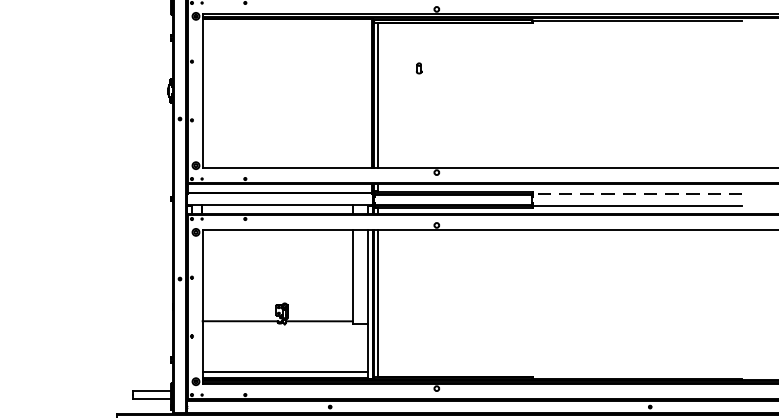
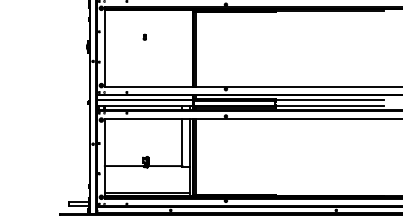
part: (418, 66) -> (144, 36), moved
line: (636, 194) -> (329, 100), dashed -> solid

